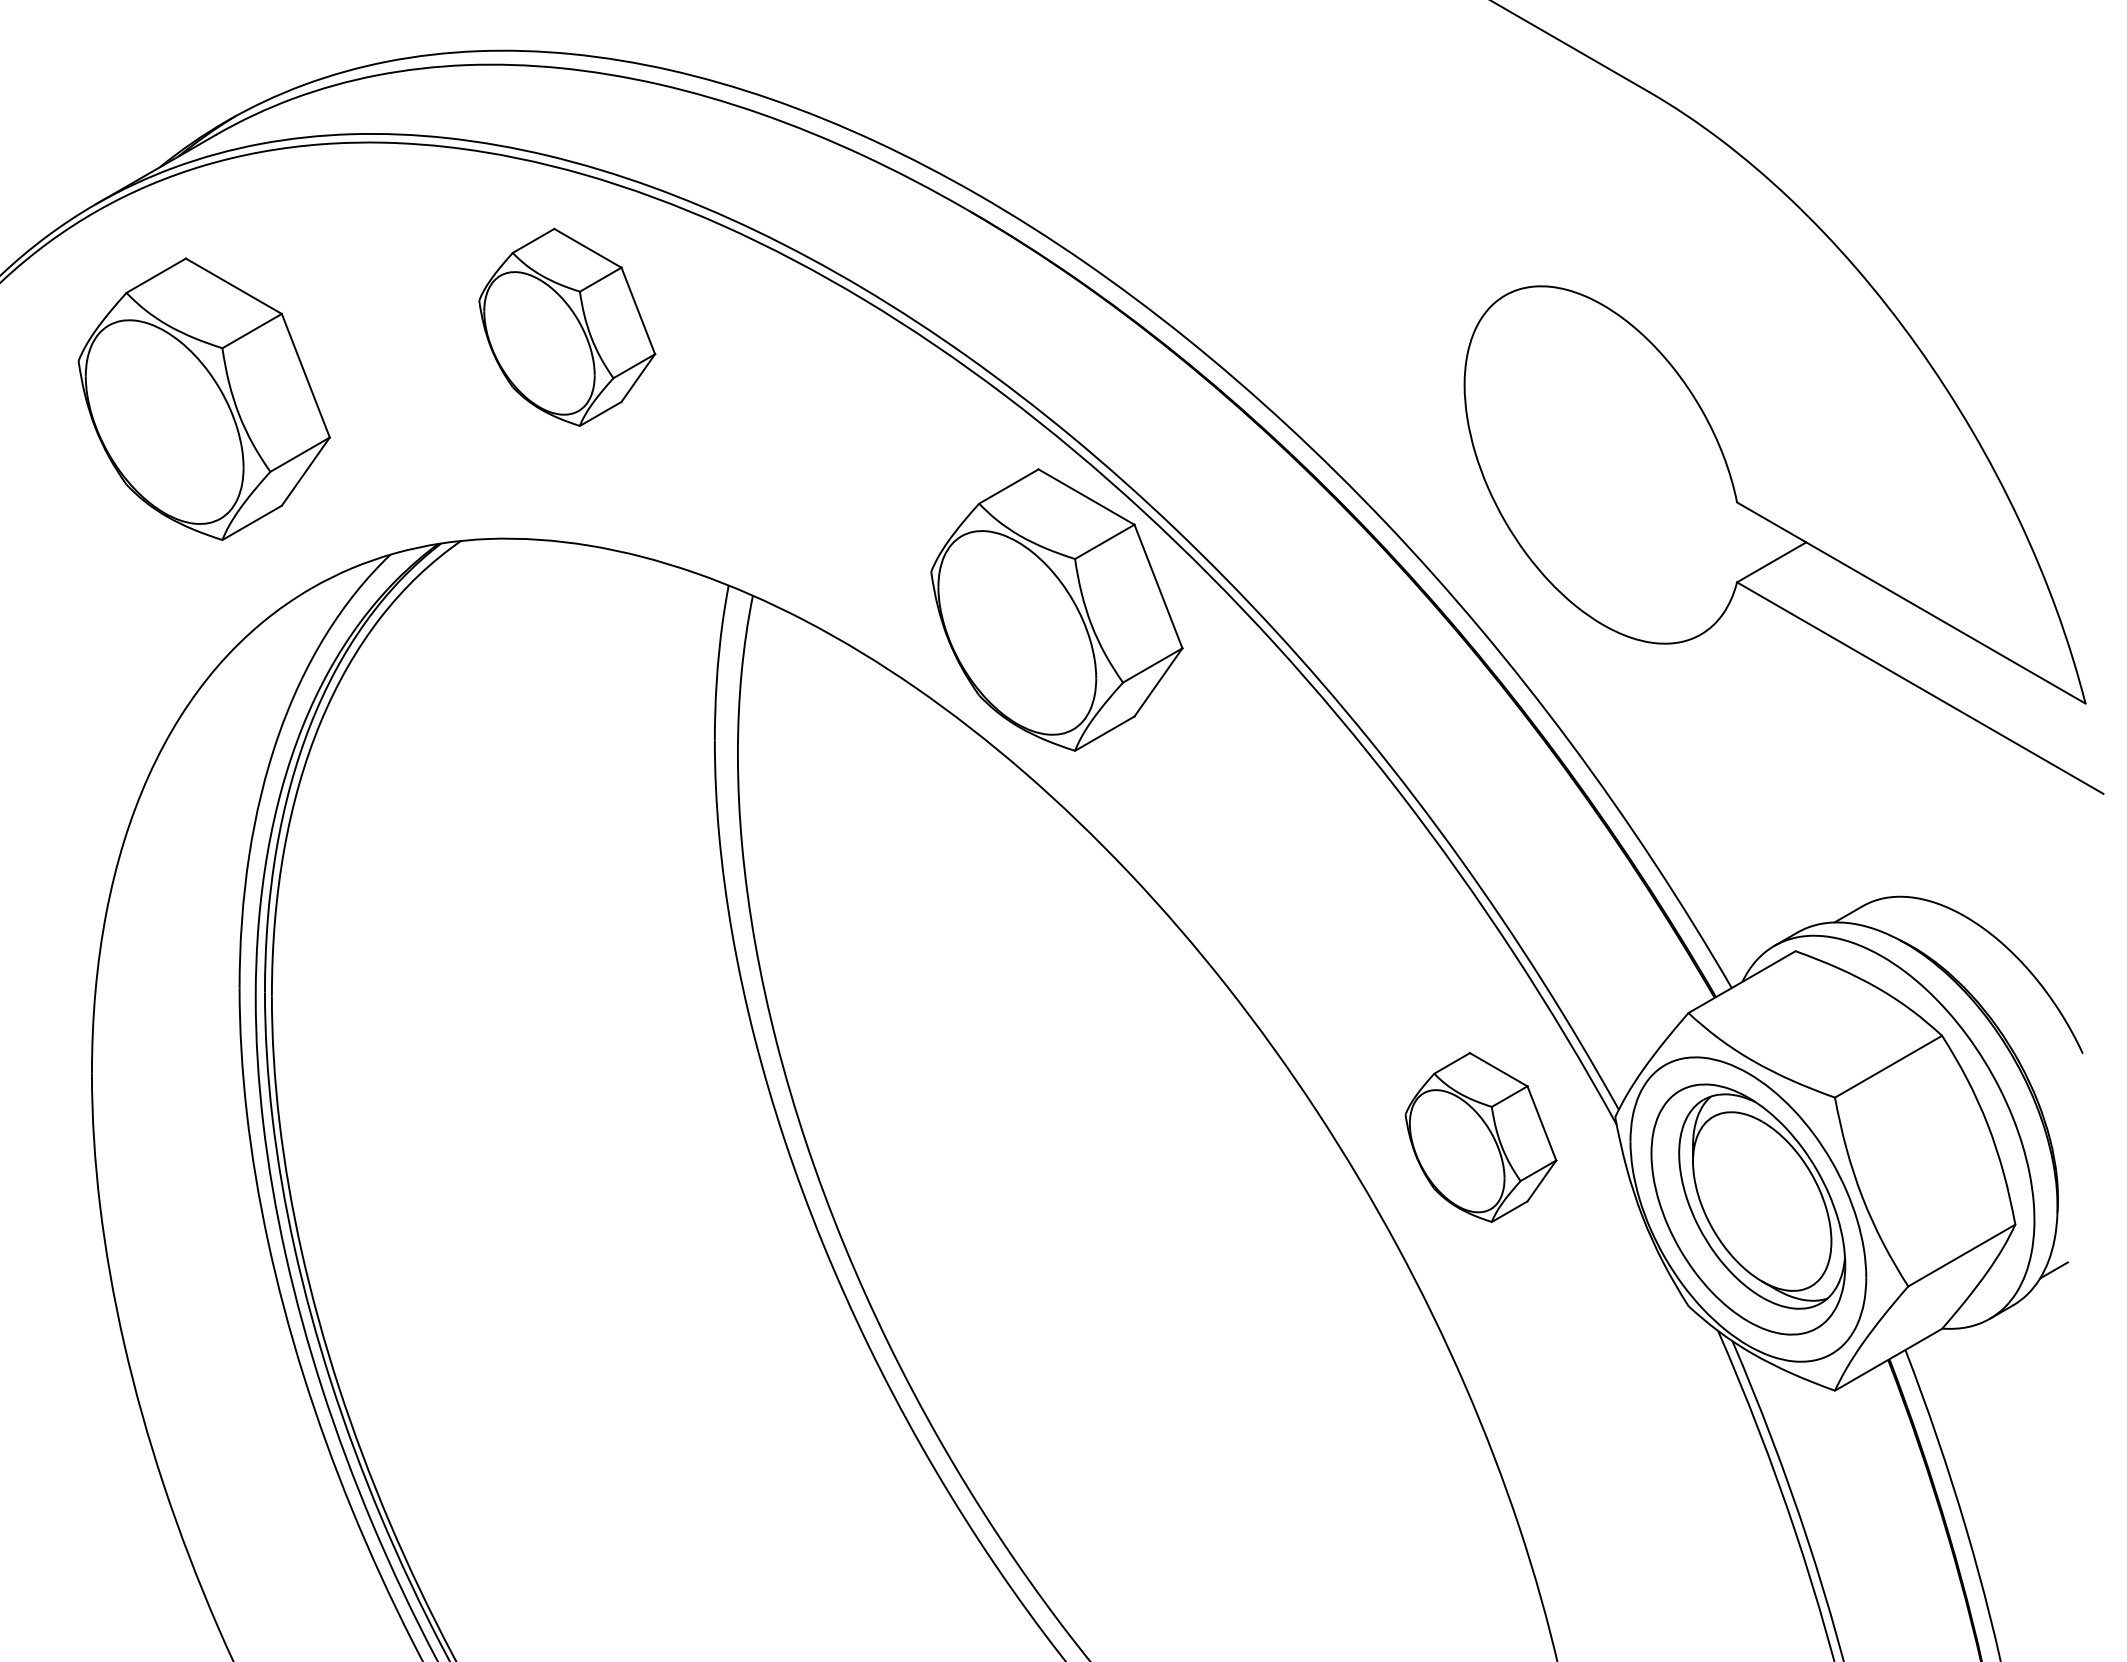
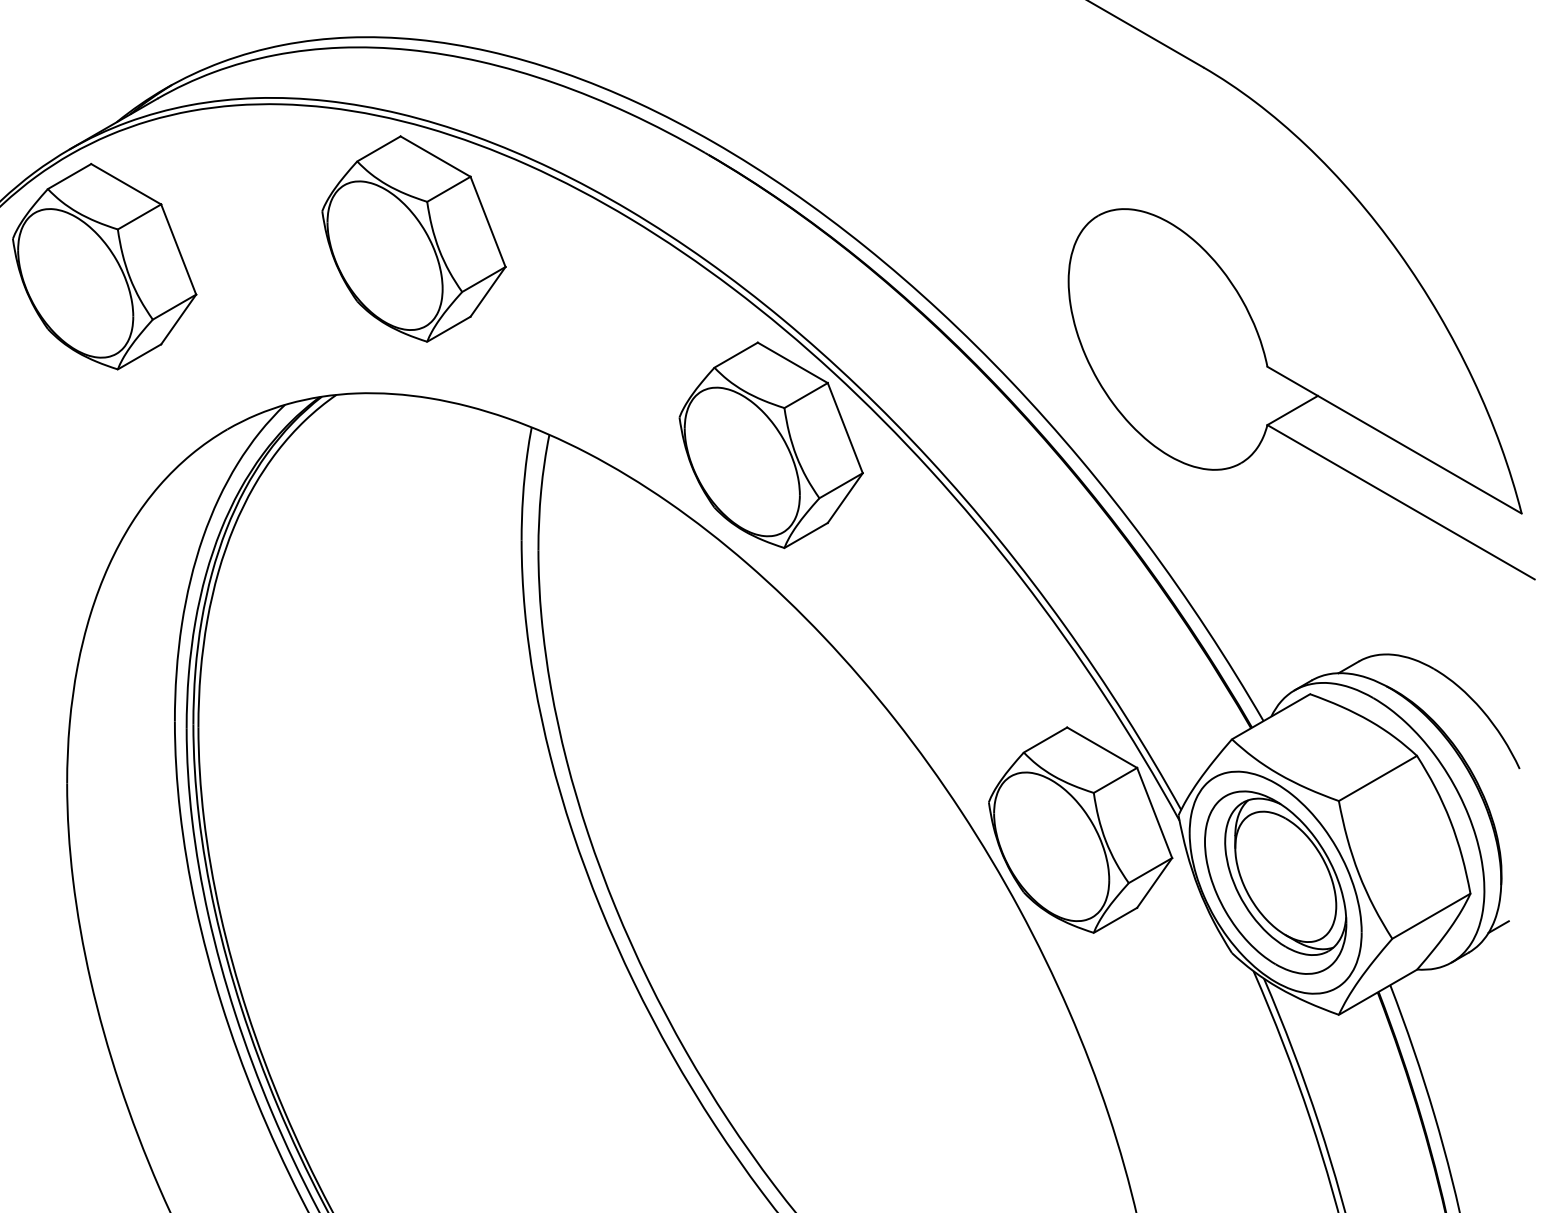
part: (566, 327) -> (413, 239), size x1.43
part: (203, 399) -> (104, 266), moved
part: (1480, 1137) -> (1080, 830), size x1.67

